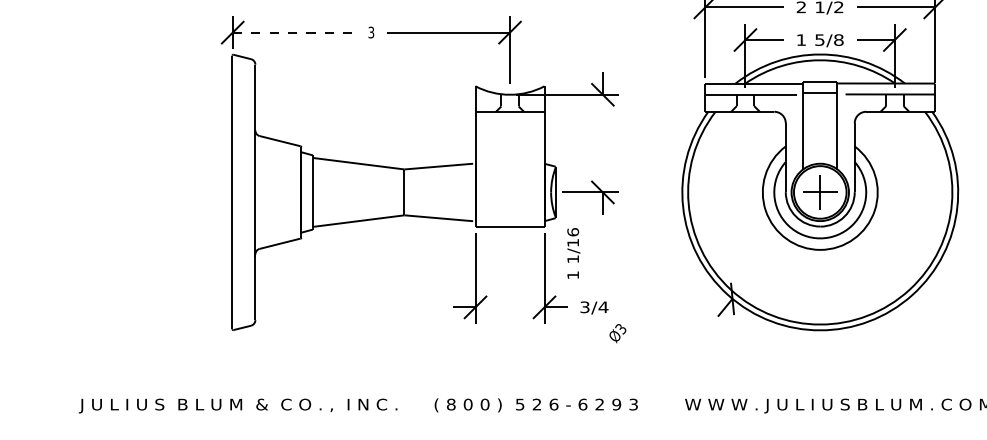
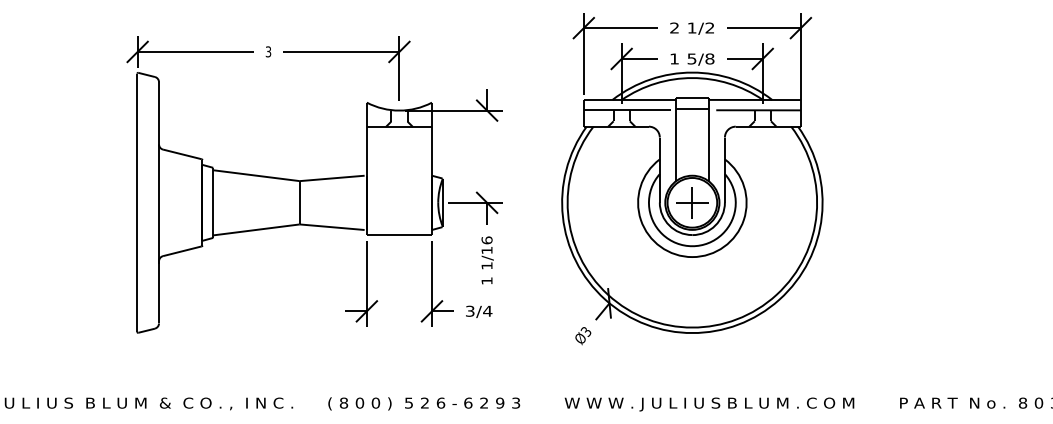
line: (295, 32) -> (196, 51), dashed -> solid
text: (573, 253) -> (487, 260), moved
text: (618, 334) -> (583, 336), moved

